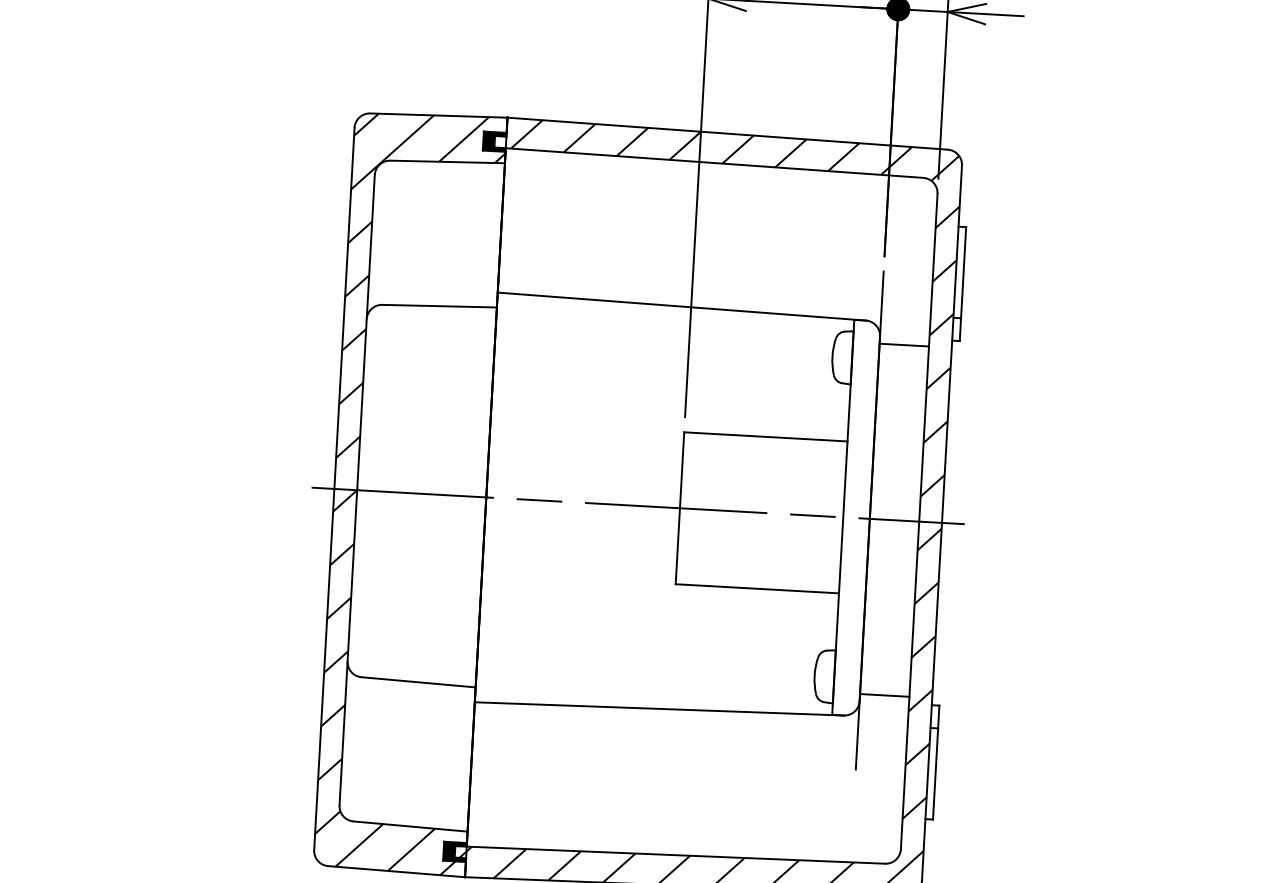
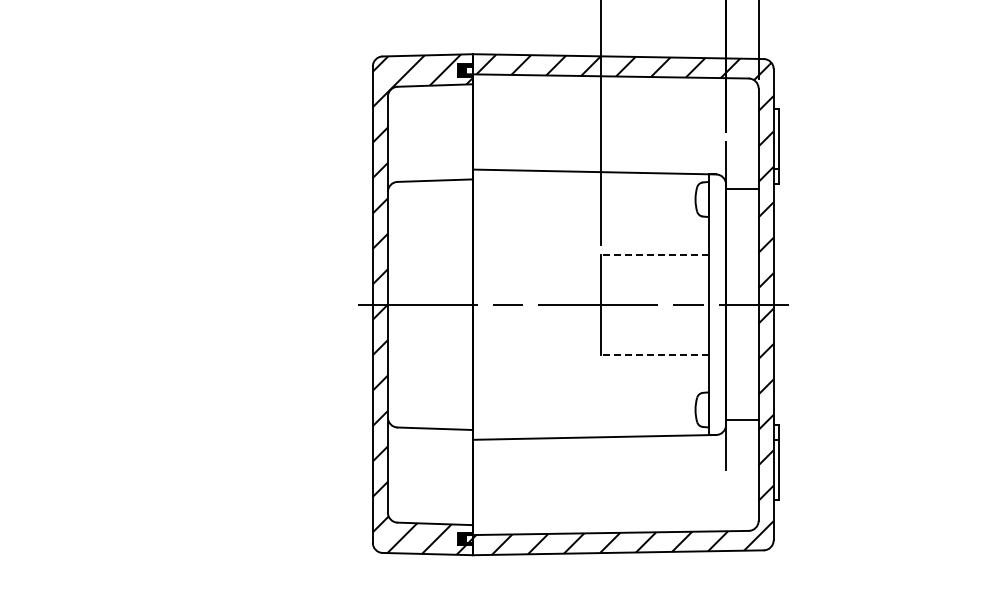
line: (765, 436) -> (654, 254), solid -> dashed
line: (757, 588) -> (654, 354), solid -> dashed

